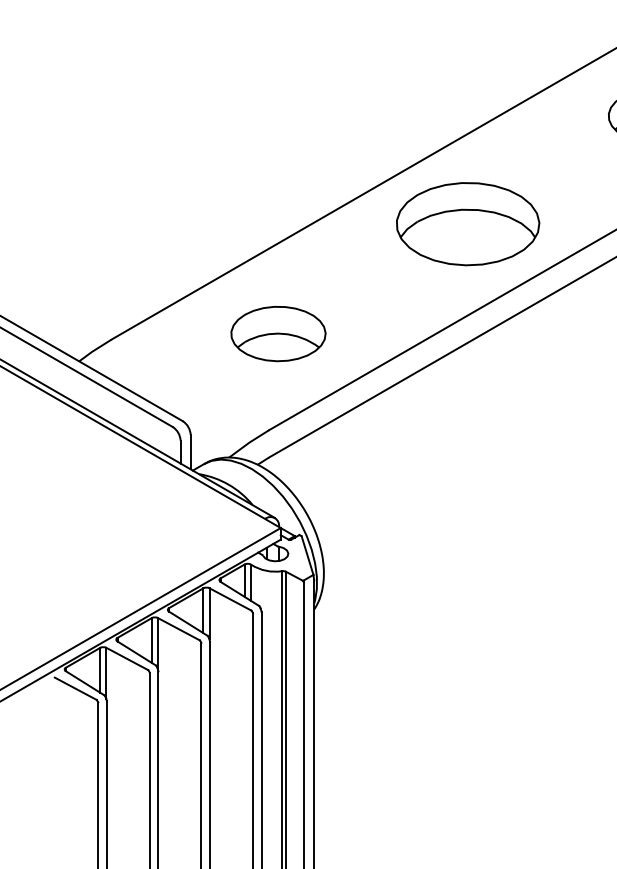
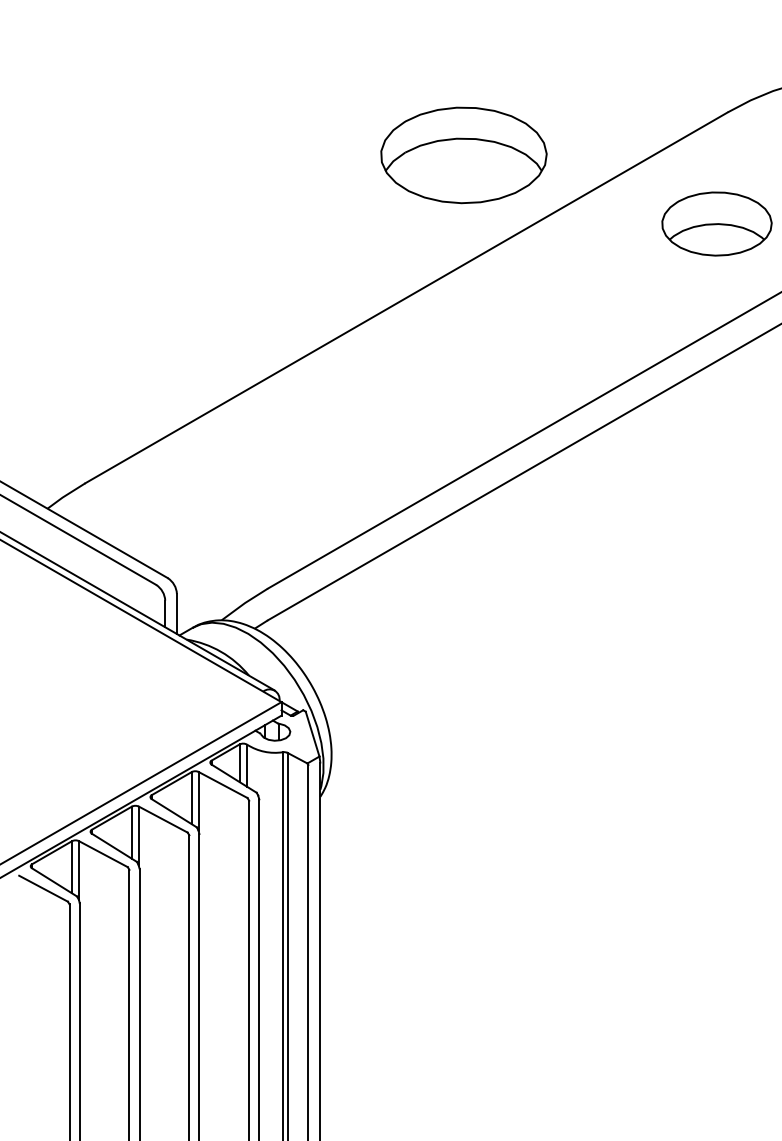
part: (467, 224) -> (463, 155), moved
part: (278, 333) -> (278, 476), removed

